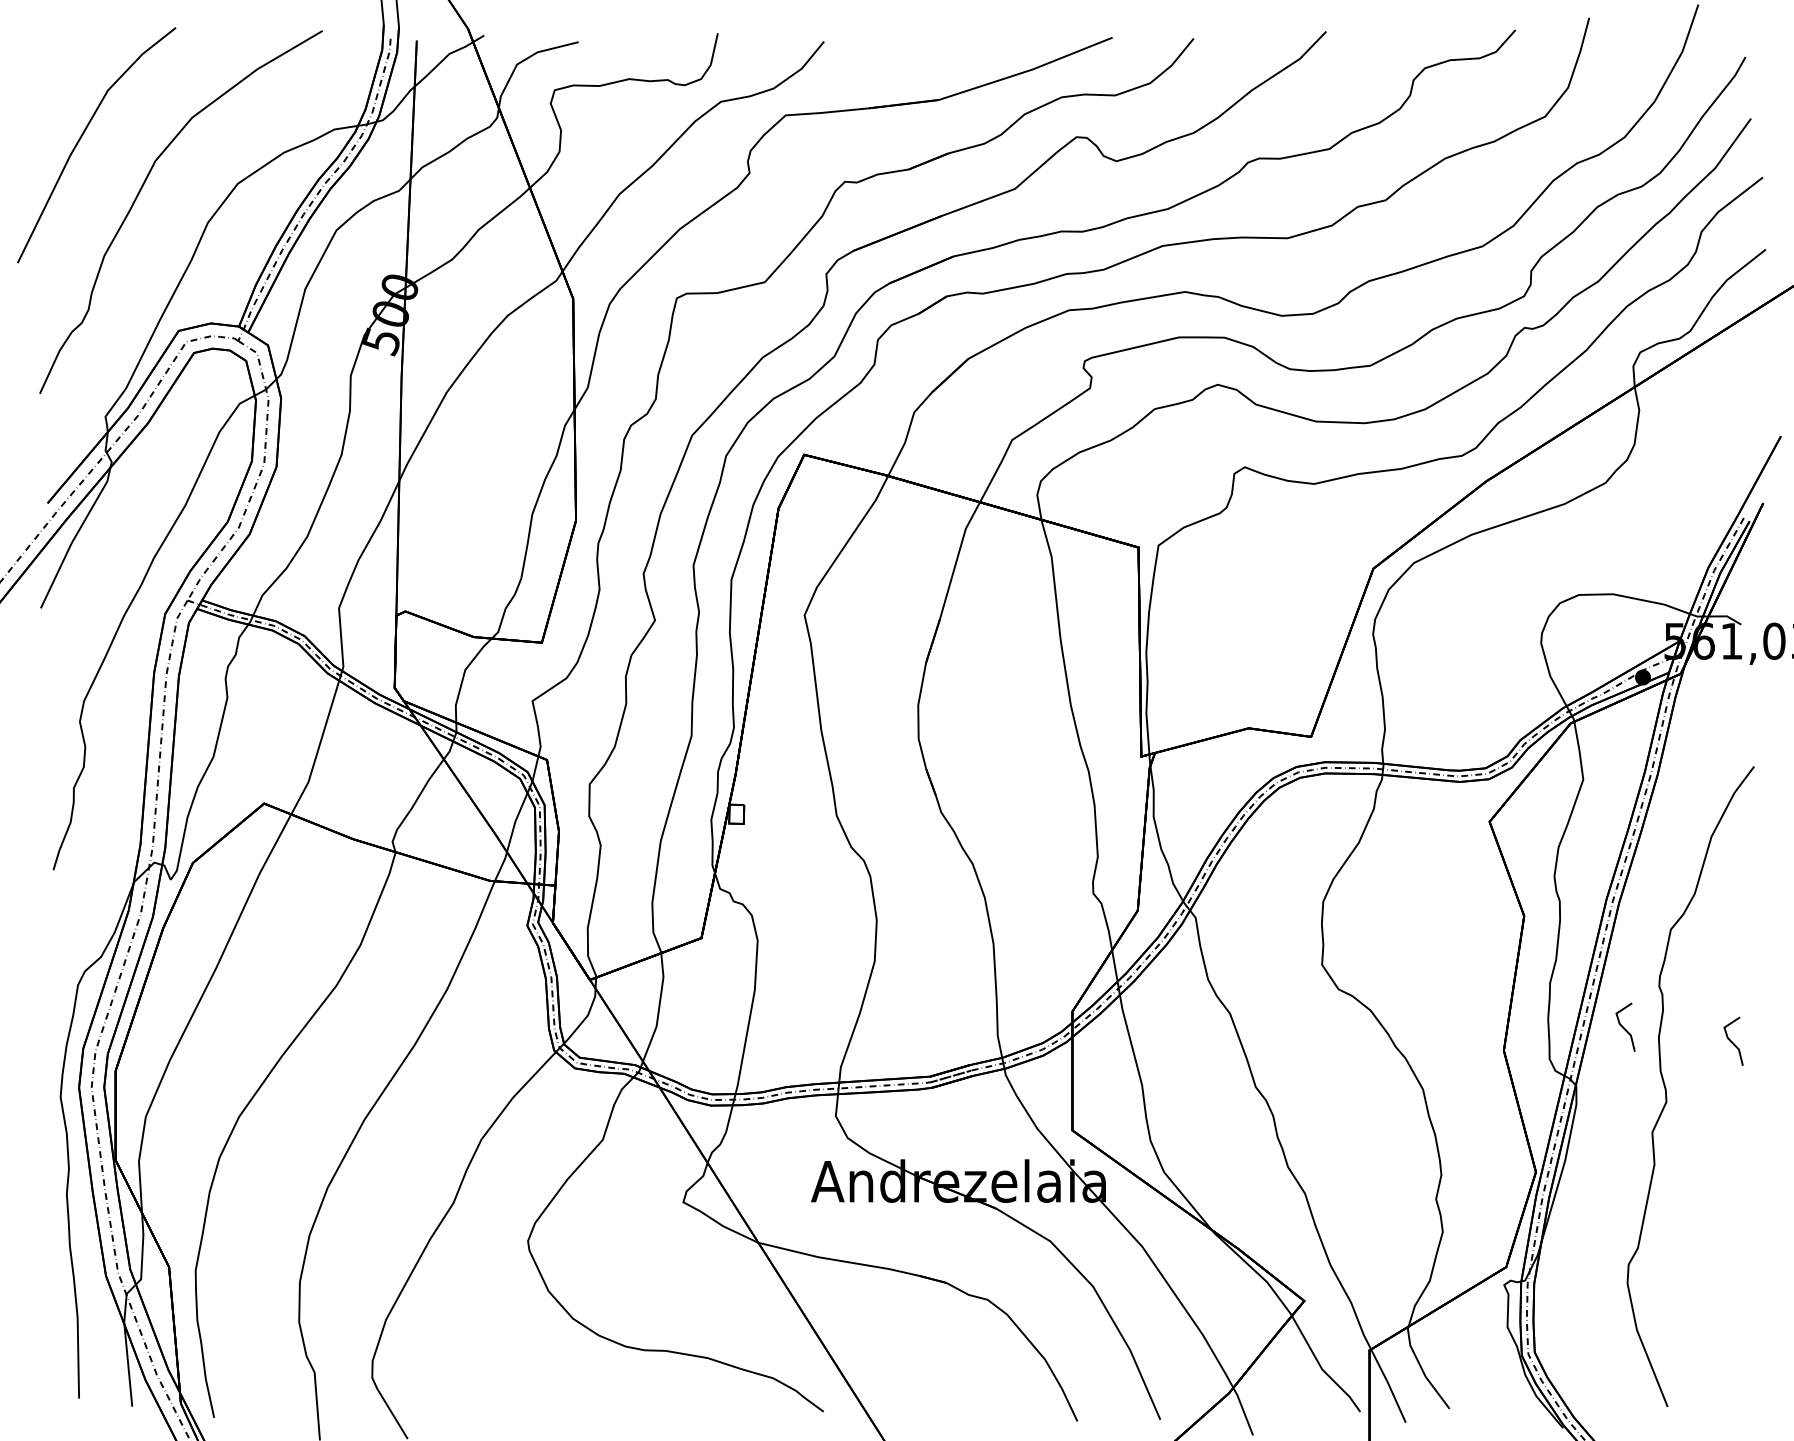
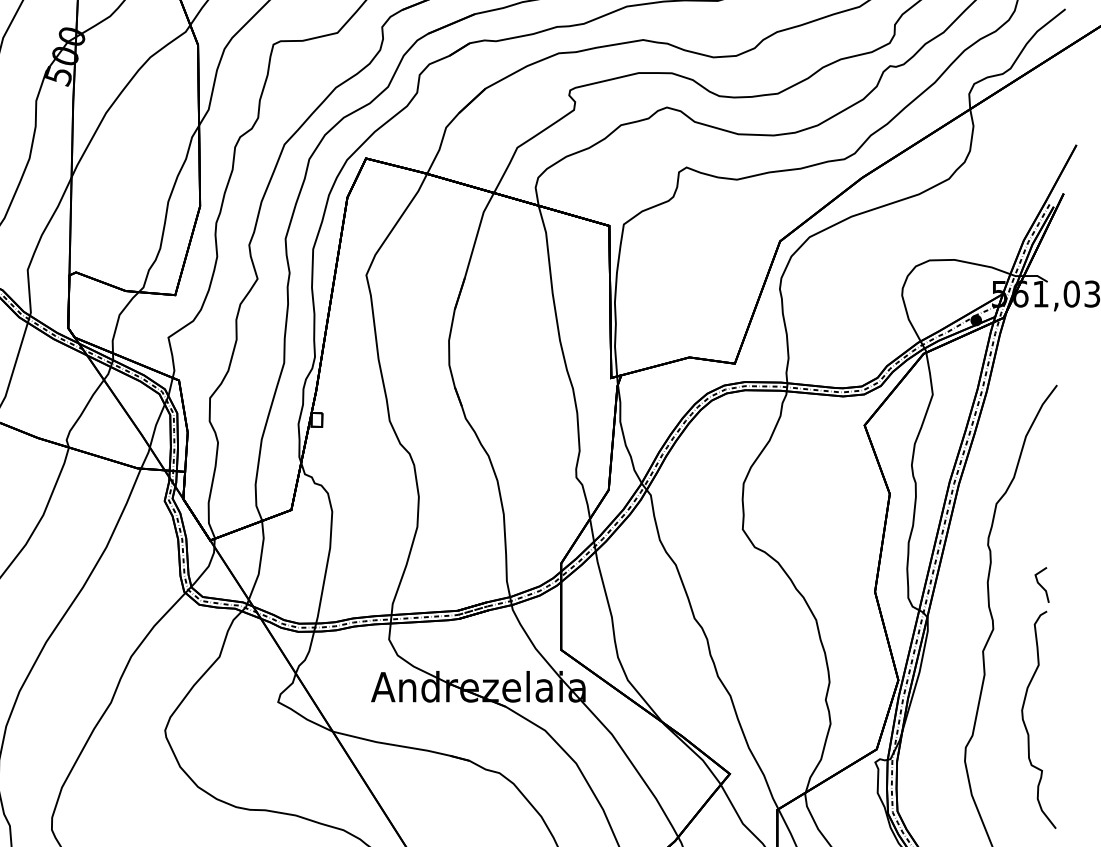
line: (1624, 1027) -> (962, 575), removed
curve: (1711, 1234) -> (1026, 725), added

